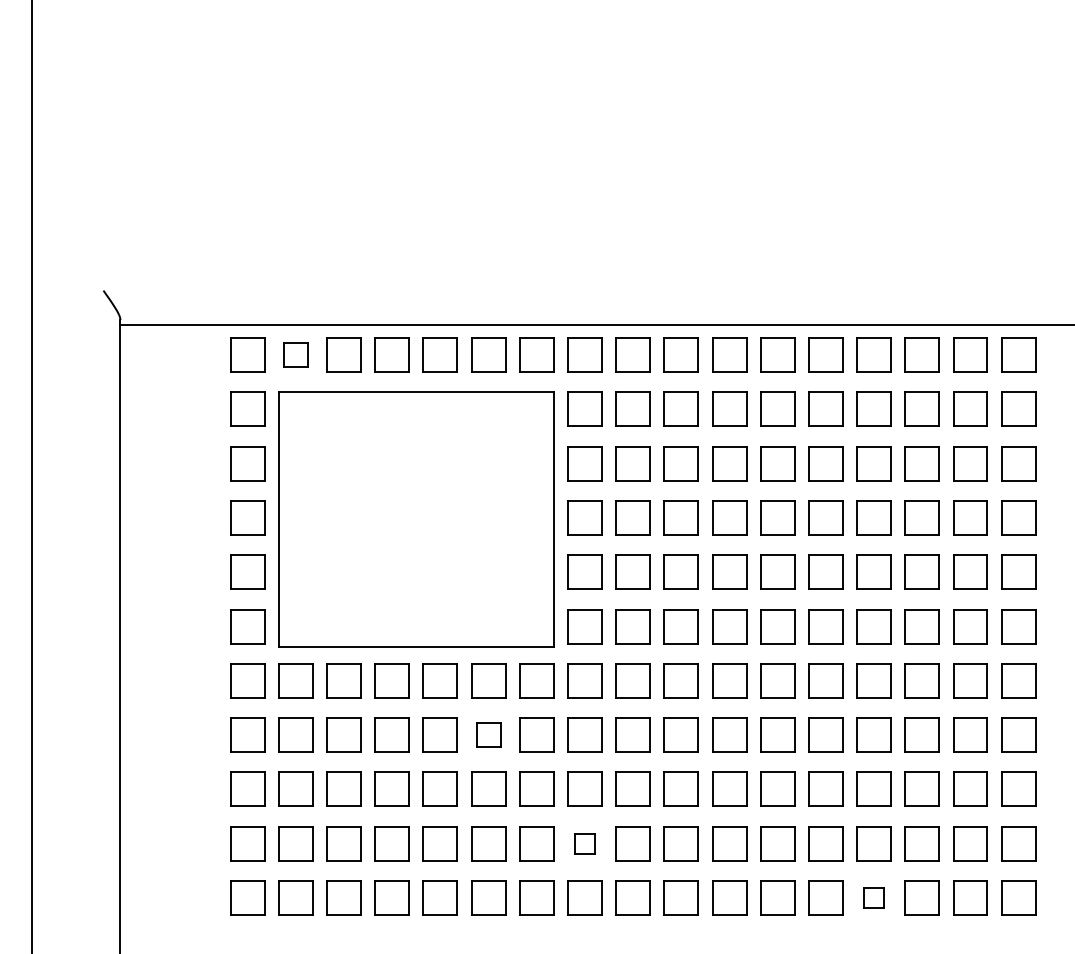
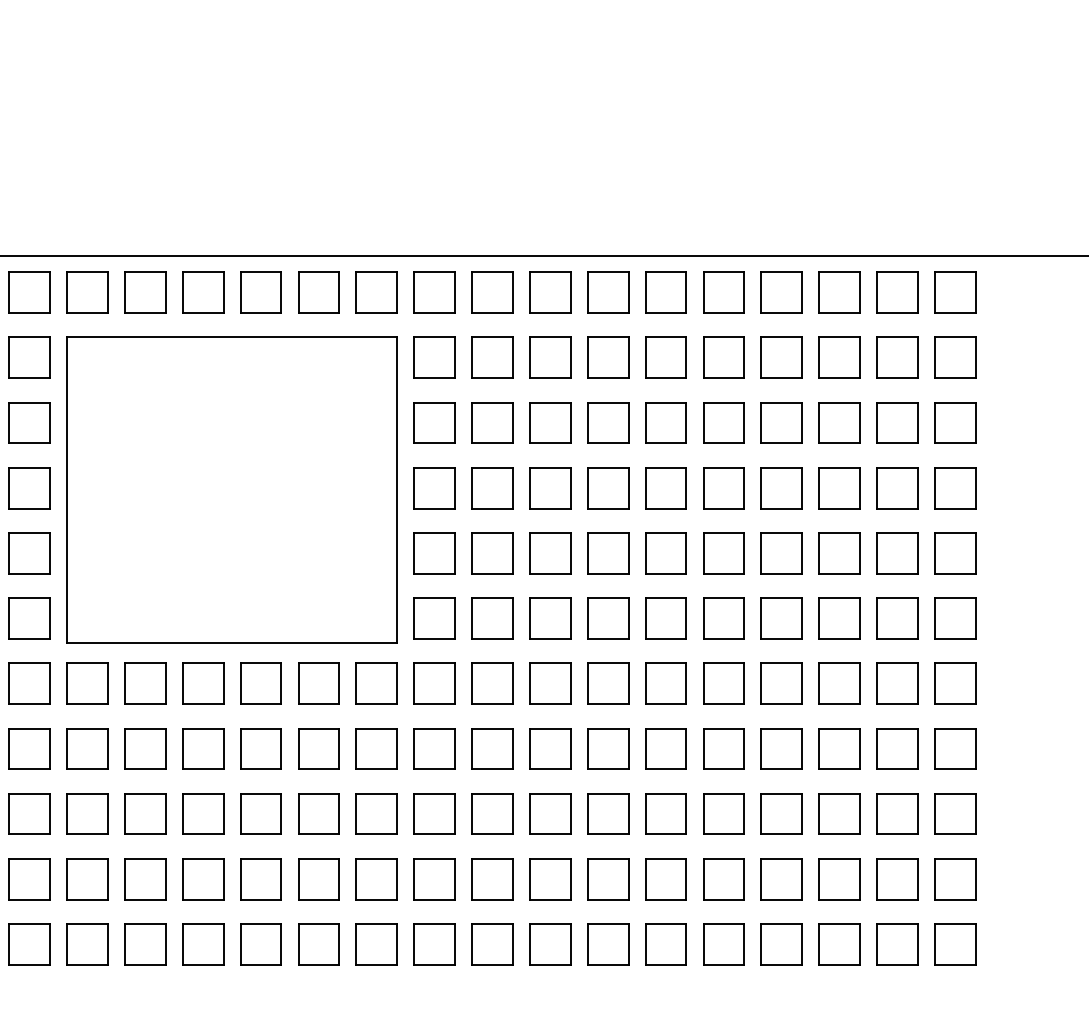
part: (295, 354) -> (87, 291), size x1.43
part: (488, 734) -> (318, 748), size x1.43
part: (584, 843) -> (434, 878), size x1.67
part: (873, 897) -> (781, 943), size x1.67

